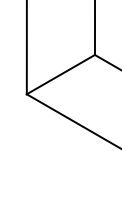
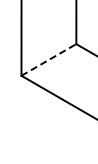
line: (60, 74) -> (48, 59), solid -> dashed

